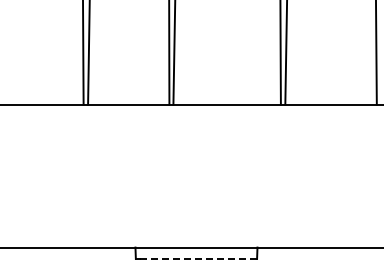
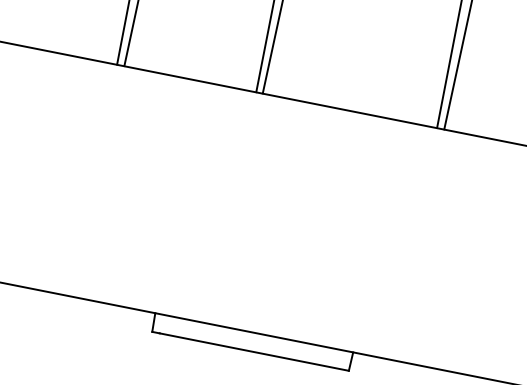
line: (198, 259) -> (253, 352), dashed -> solid

